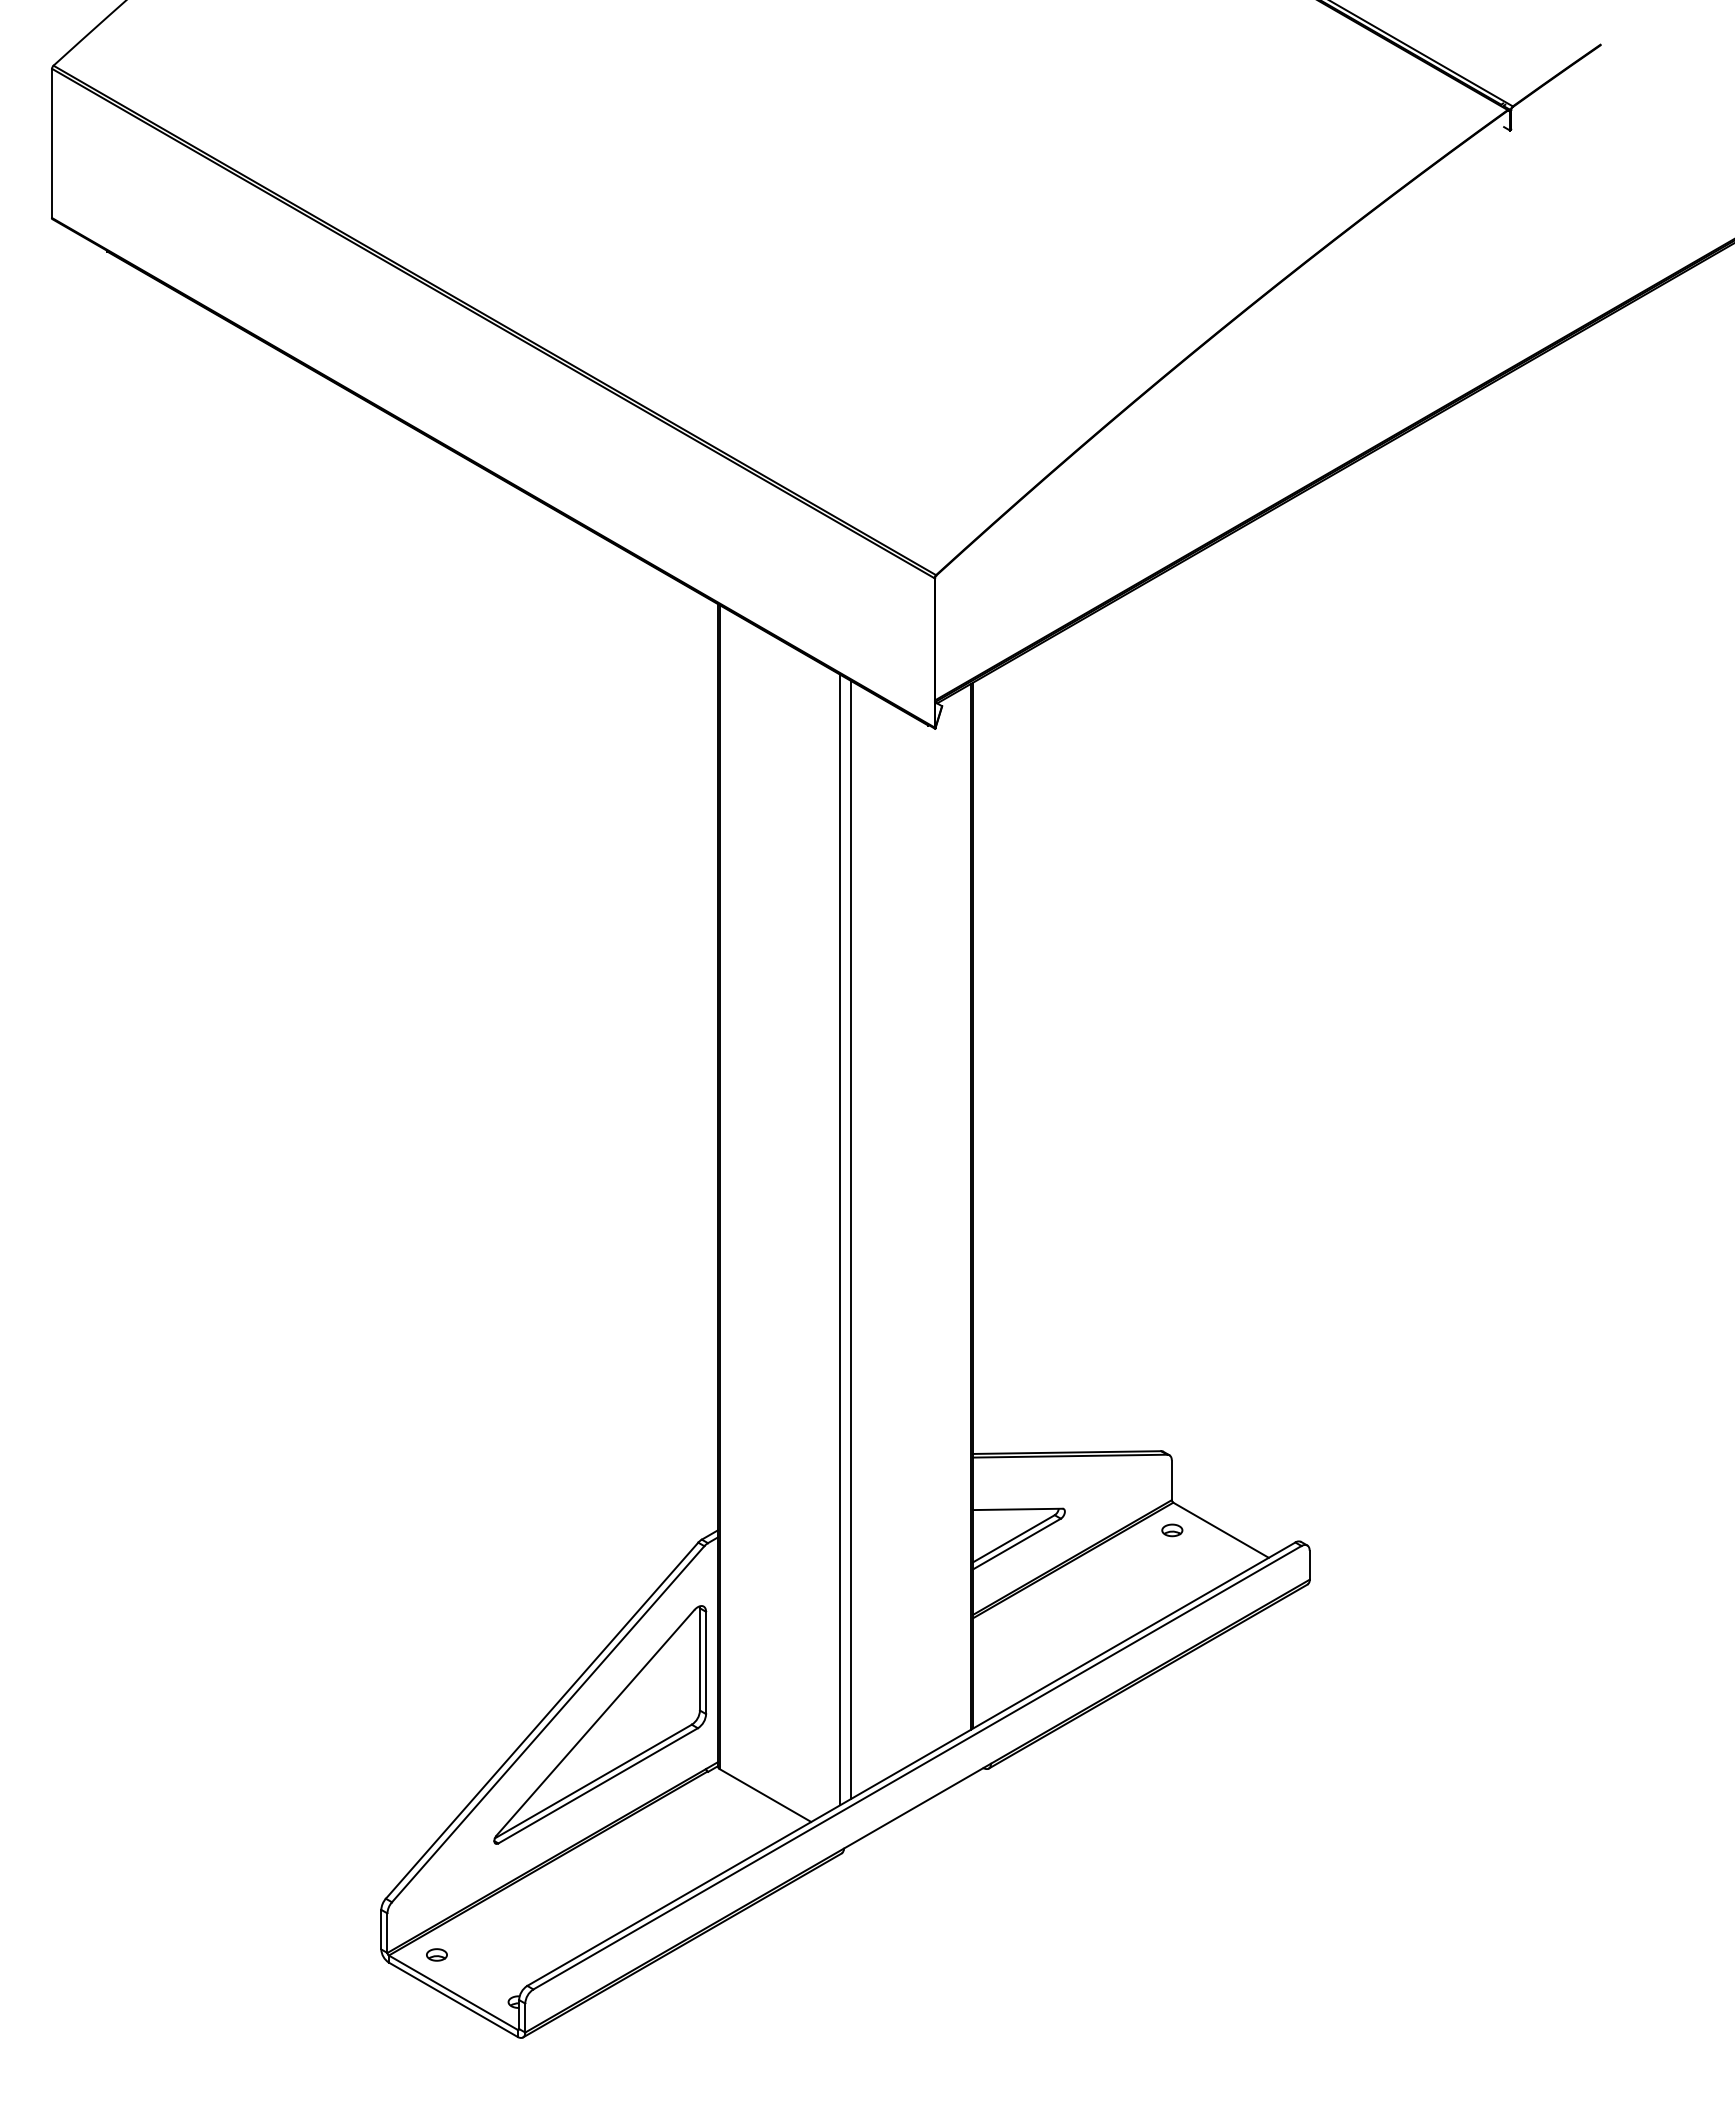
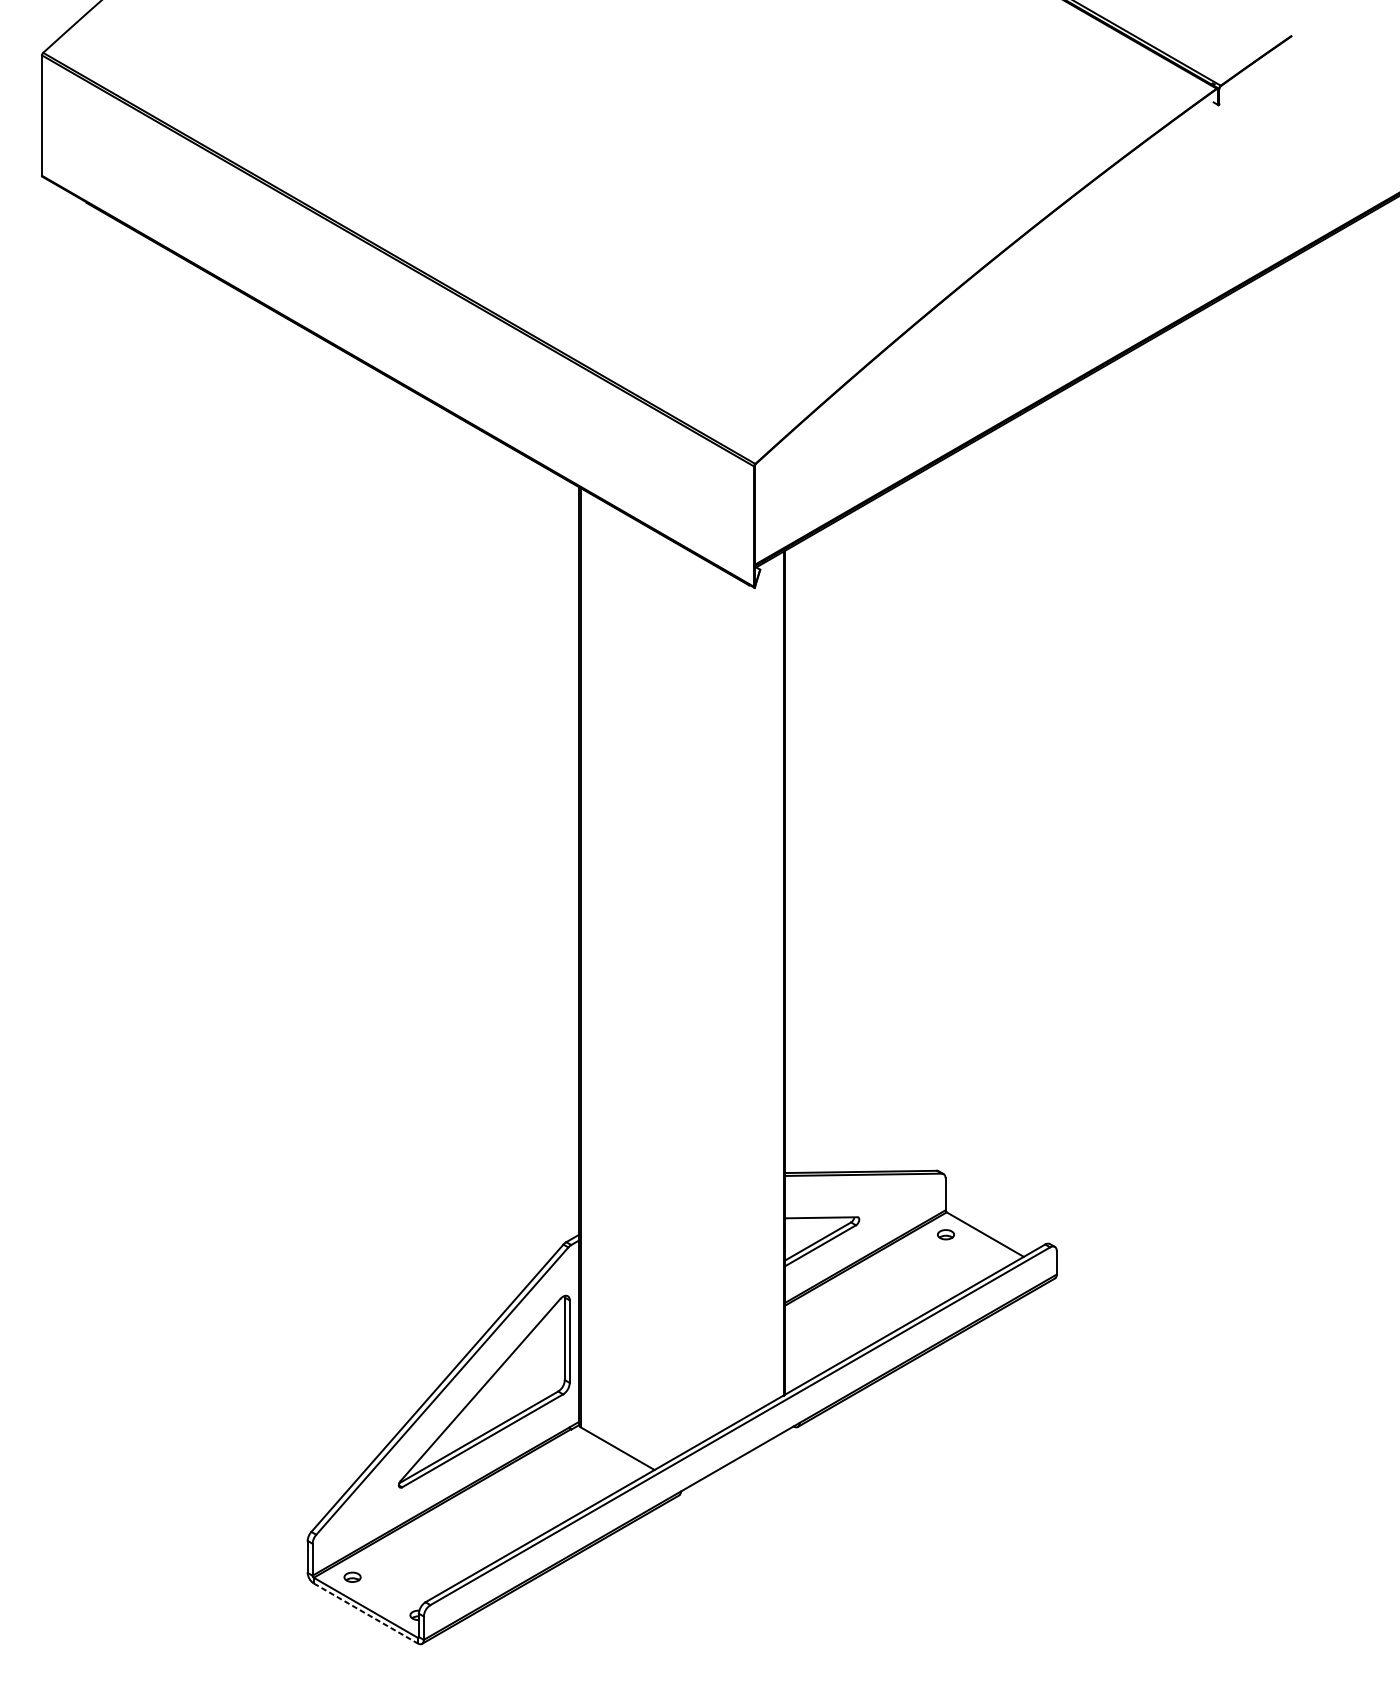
line: (840, 1239) -> (678, 1000), removed
line: (850, 1239) -> (686, 1000), removed
line: (453, 2000) -> (365, 1614), solid -> dashed

